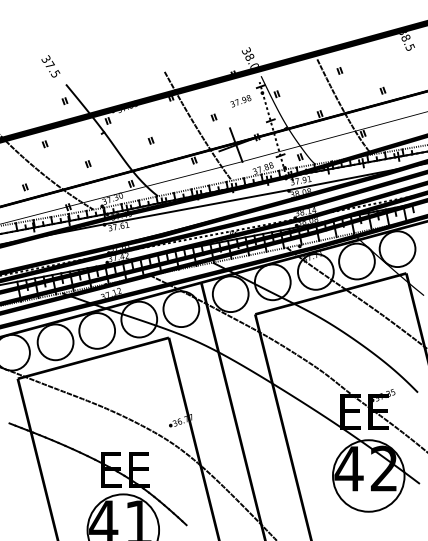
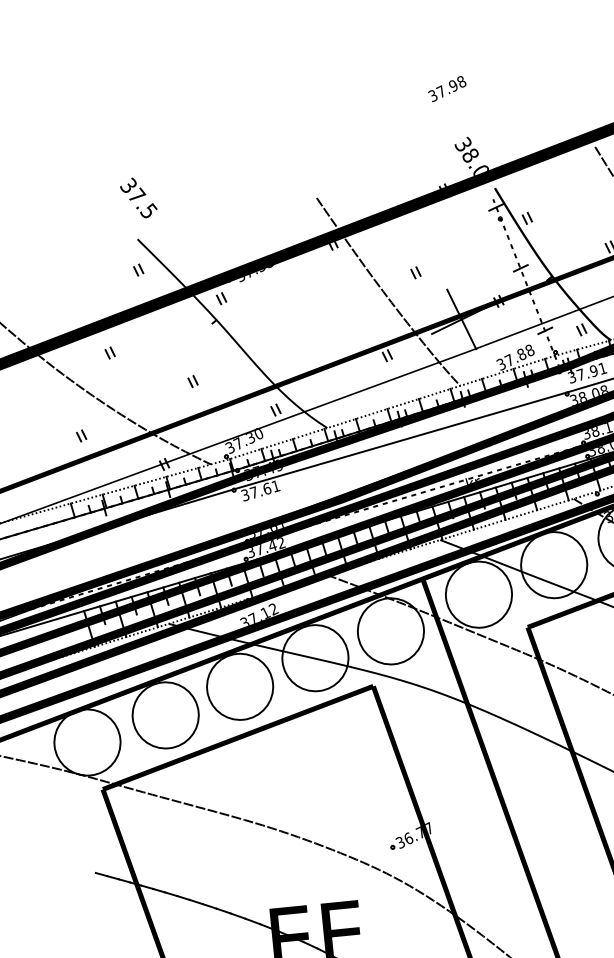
text: (50, 66) -> (138, 198), moved
text: (240, 101) -> (446, 89), moved
part: (150, 140) -> (303, 326), removed

